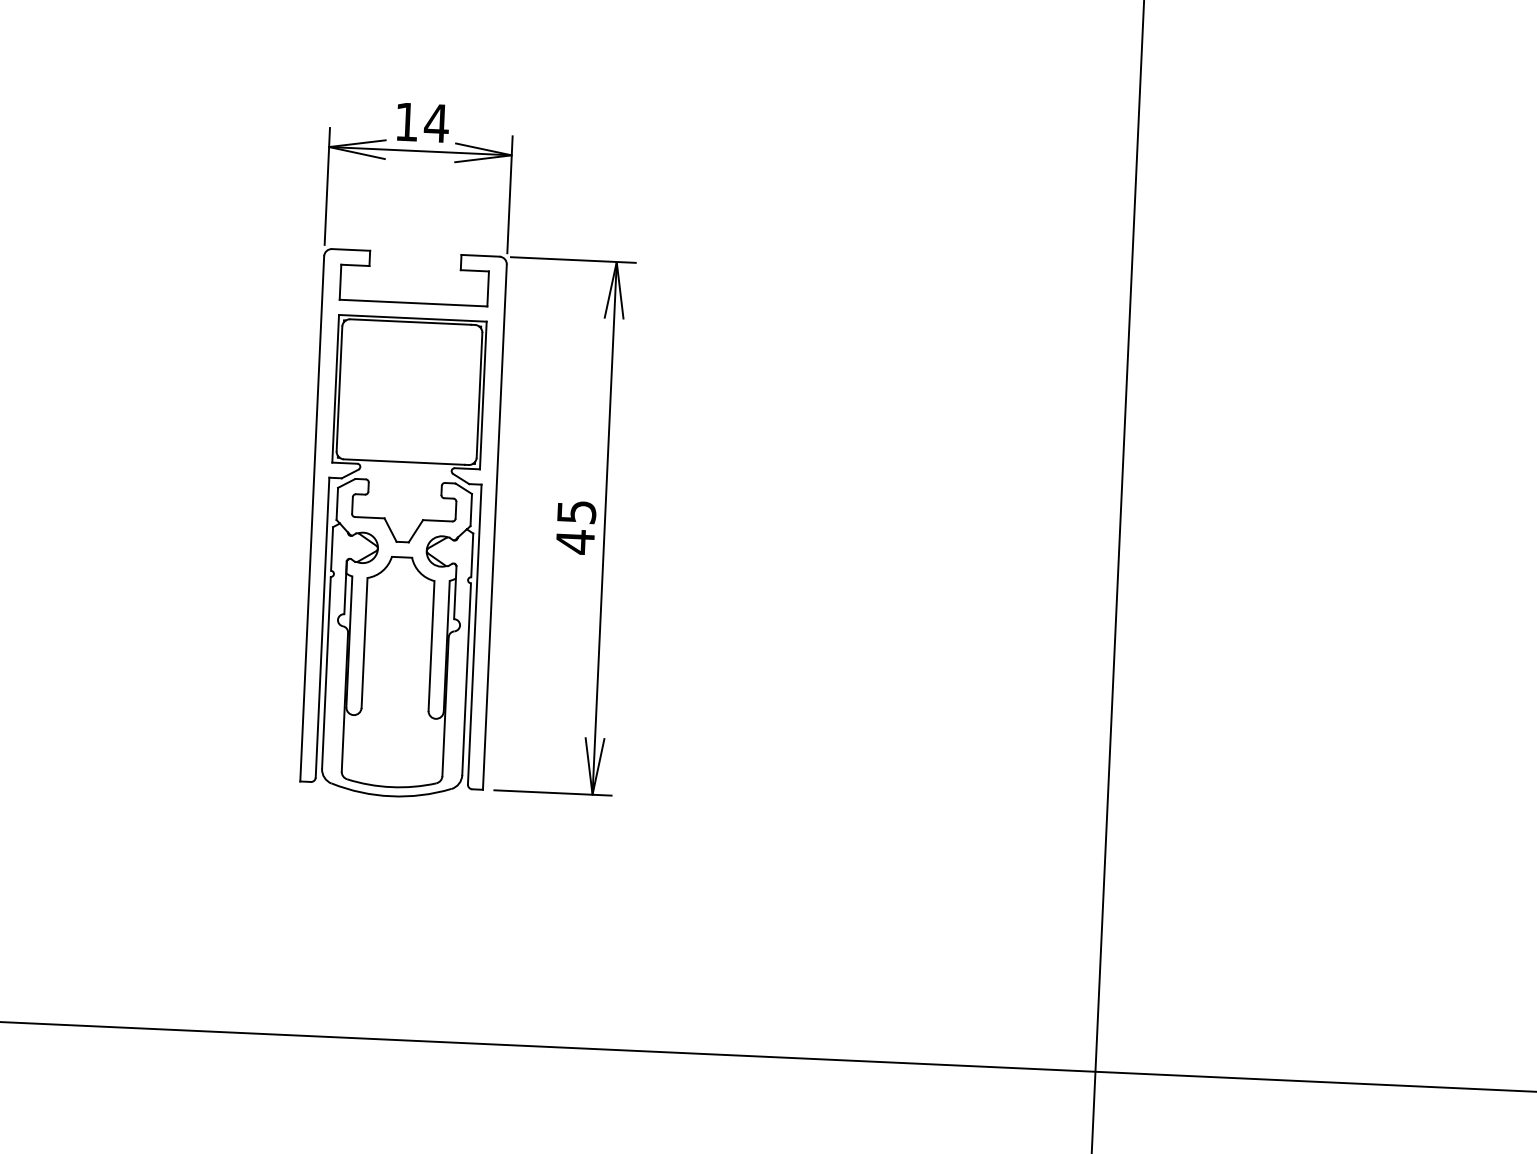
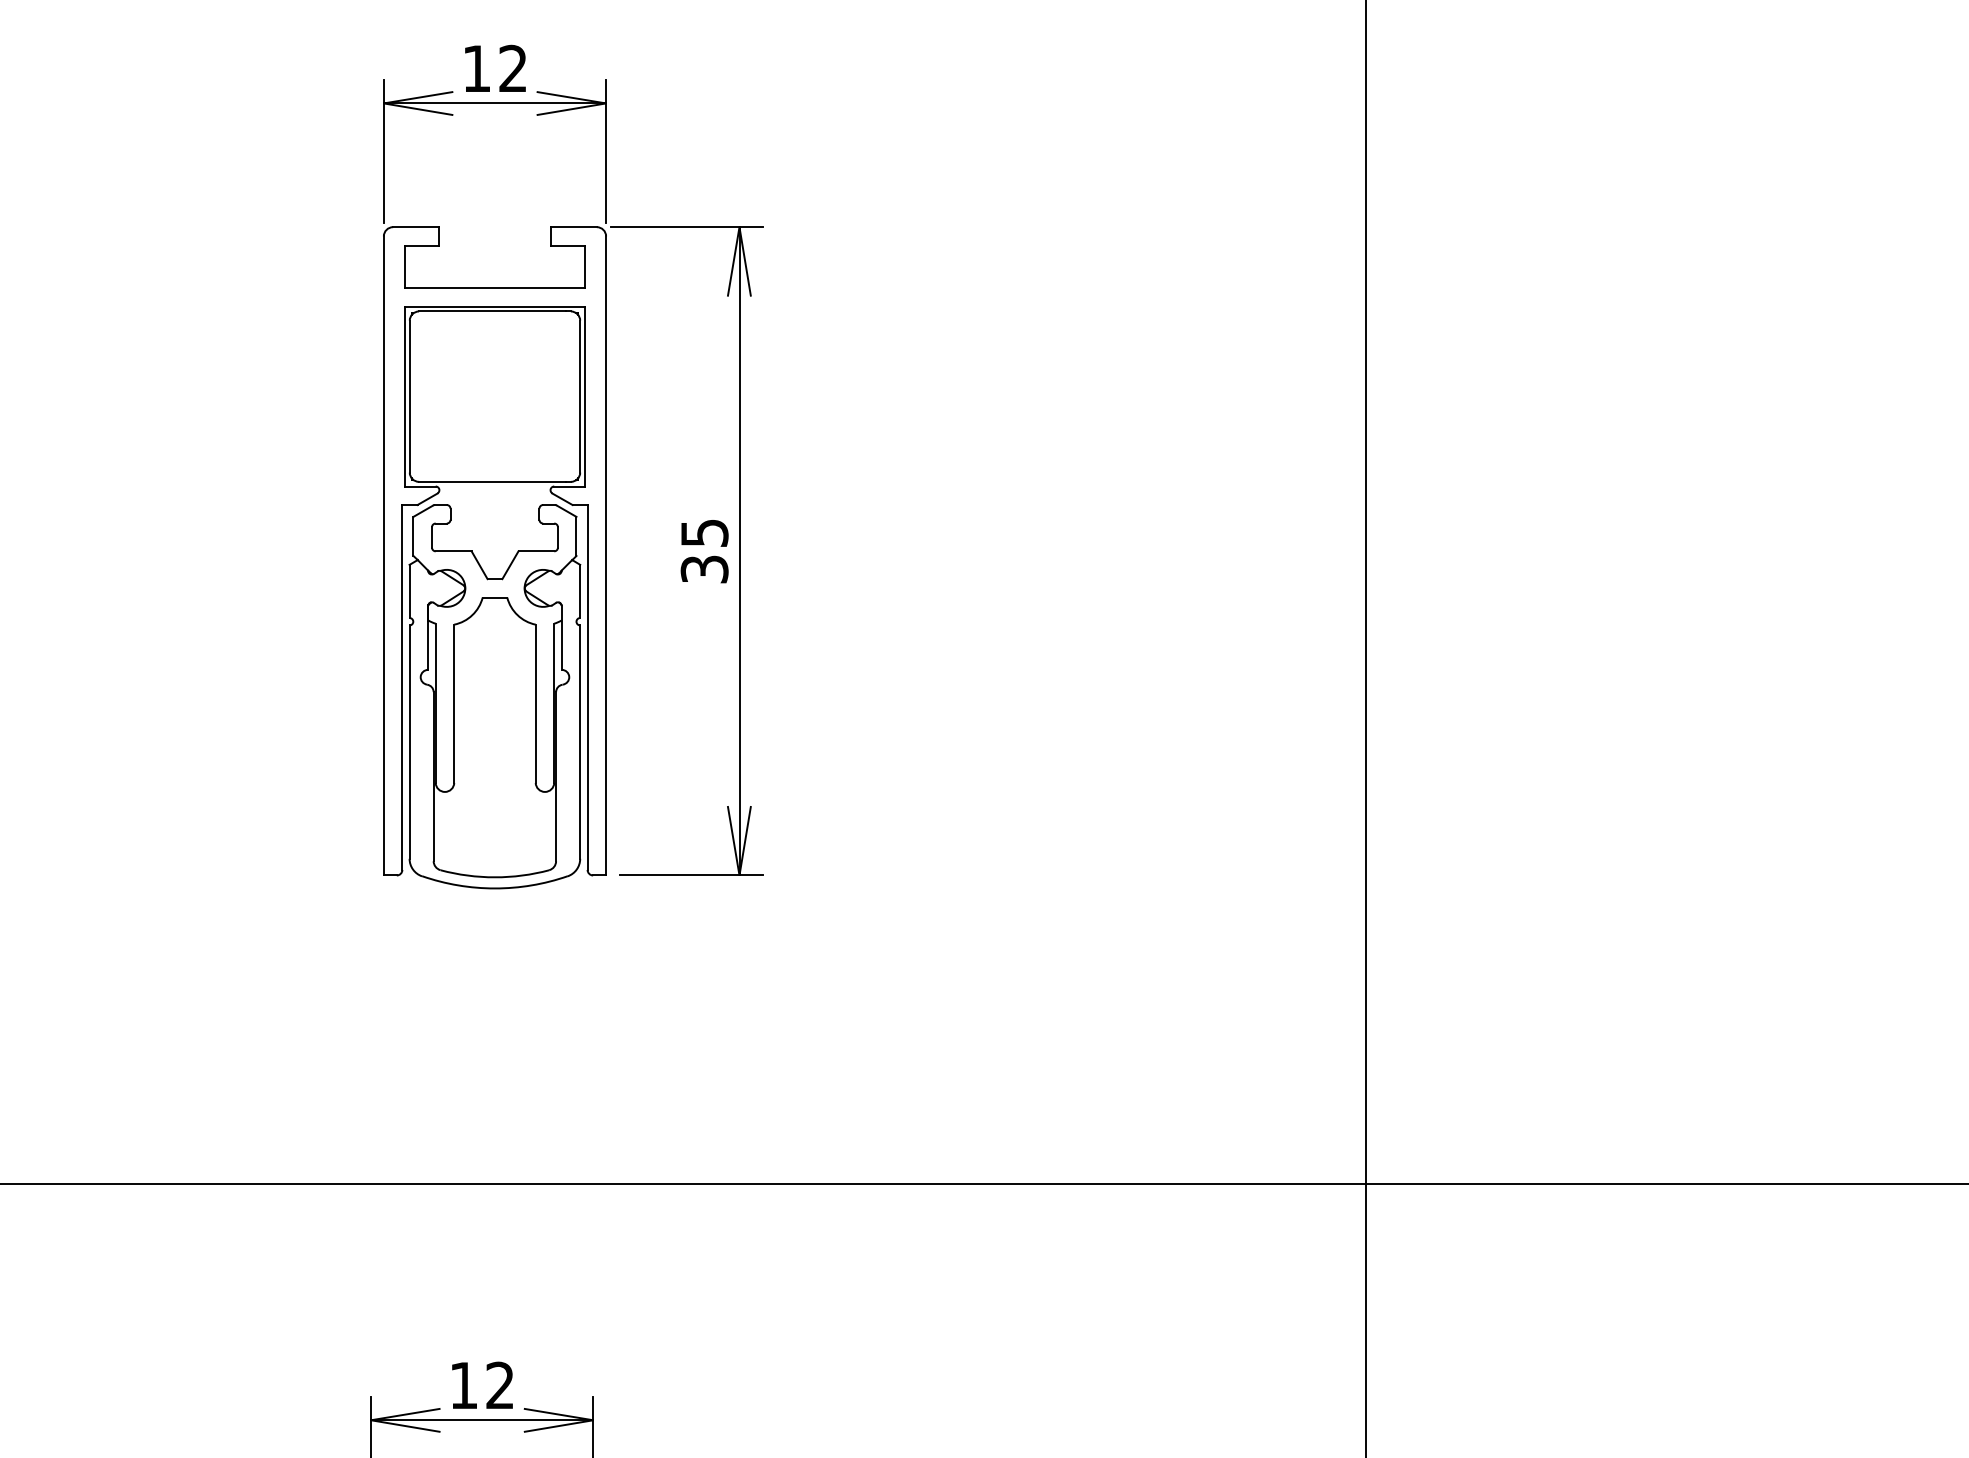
text: (436, 122) -> (513, 67), 14 -> 12
text: (575, 542) -> (704, 569), 45 -> 35

